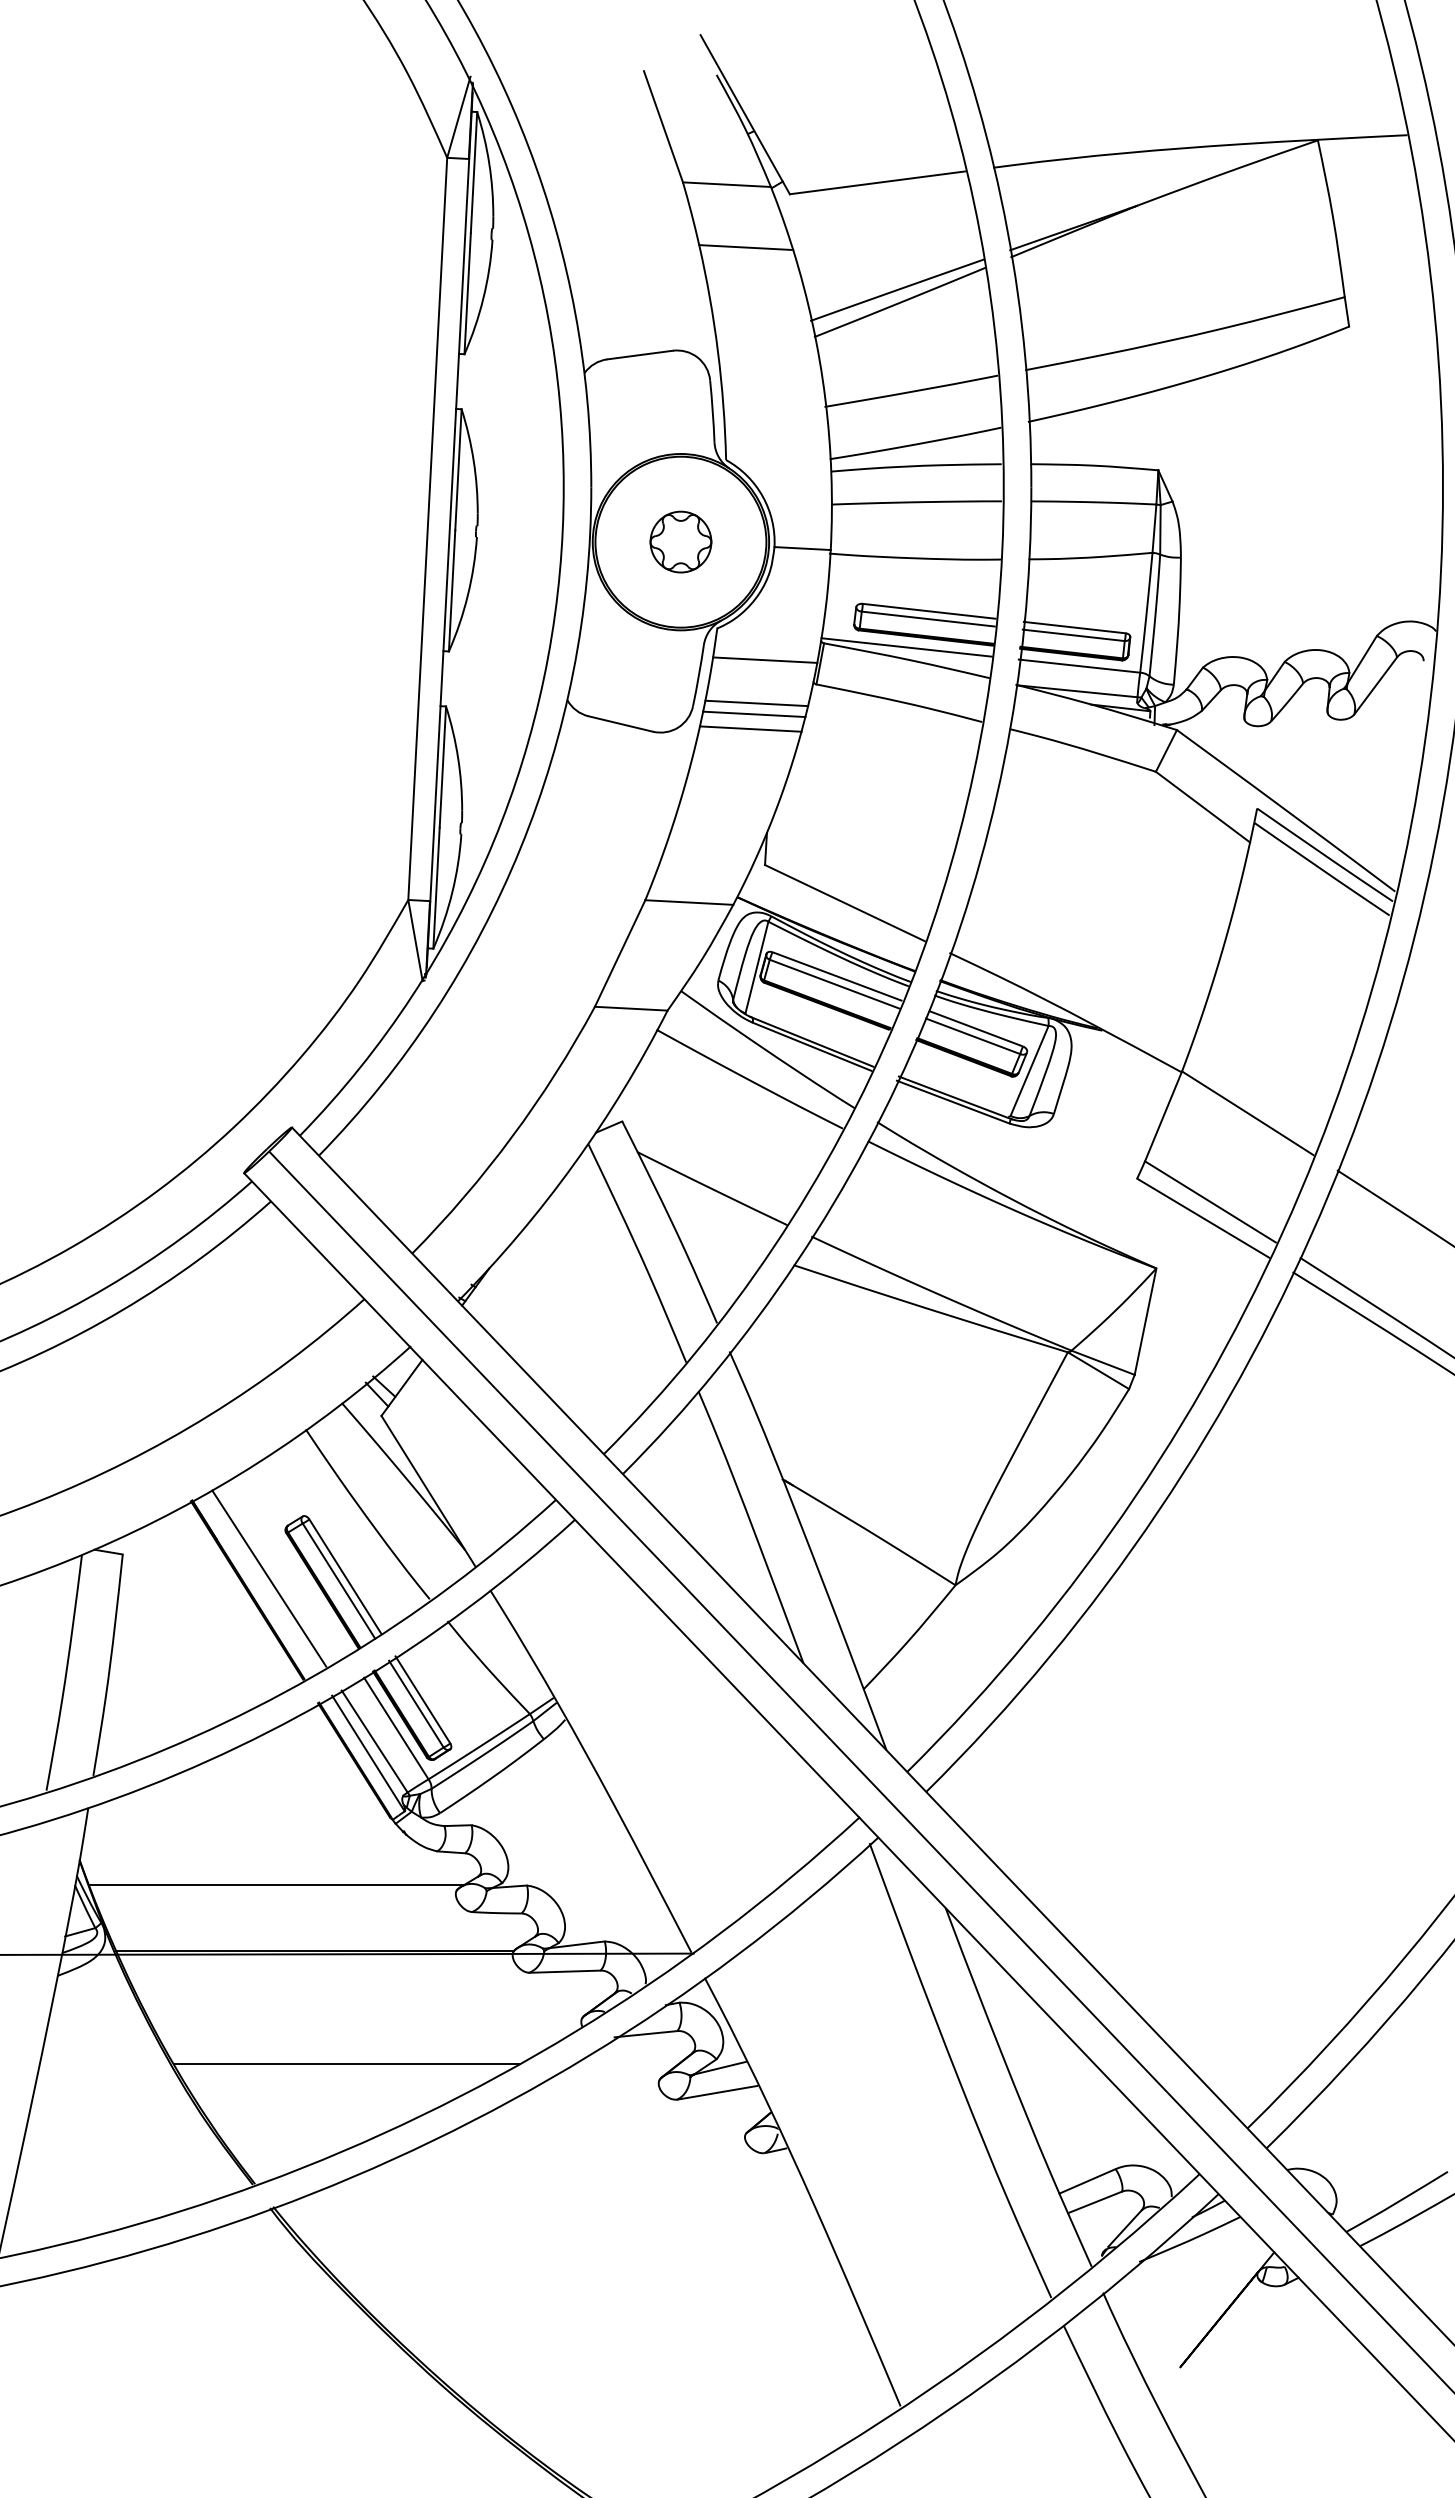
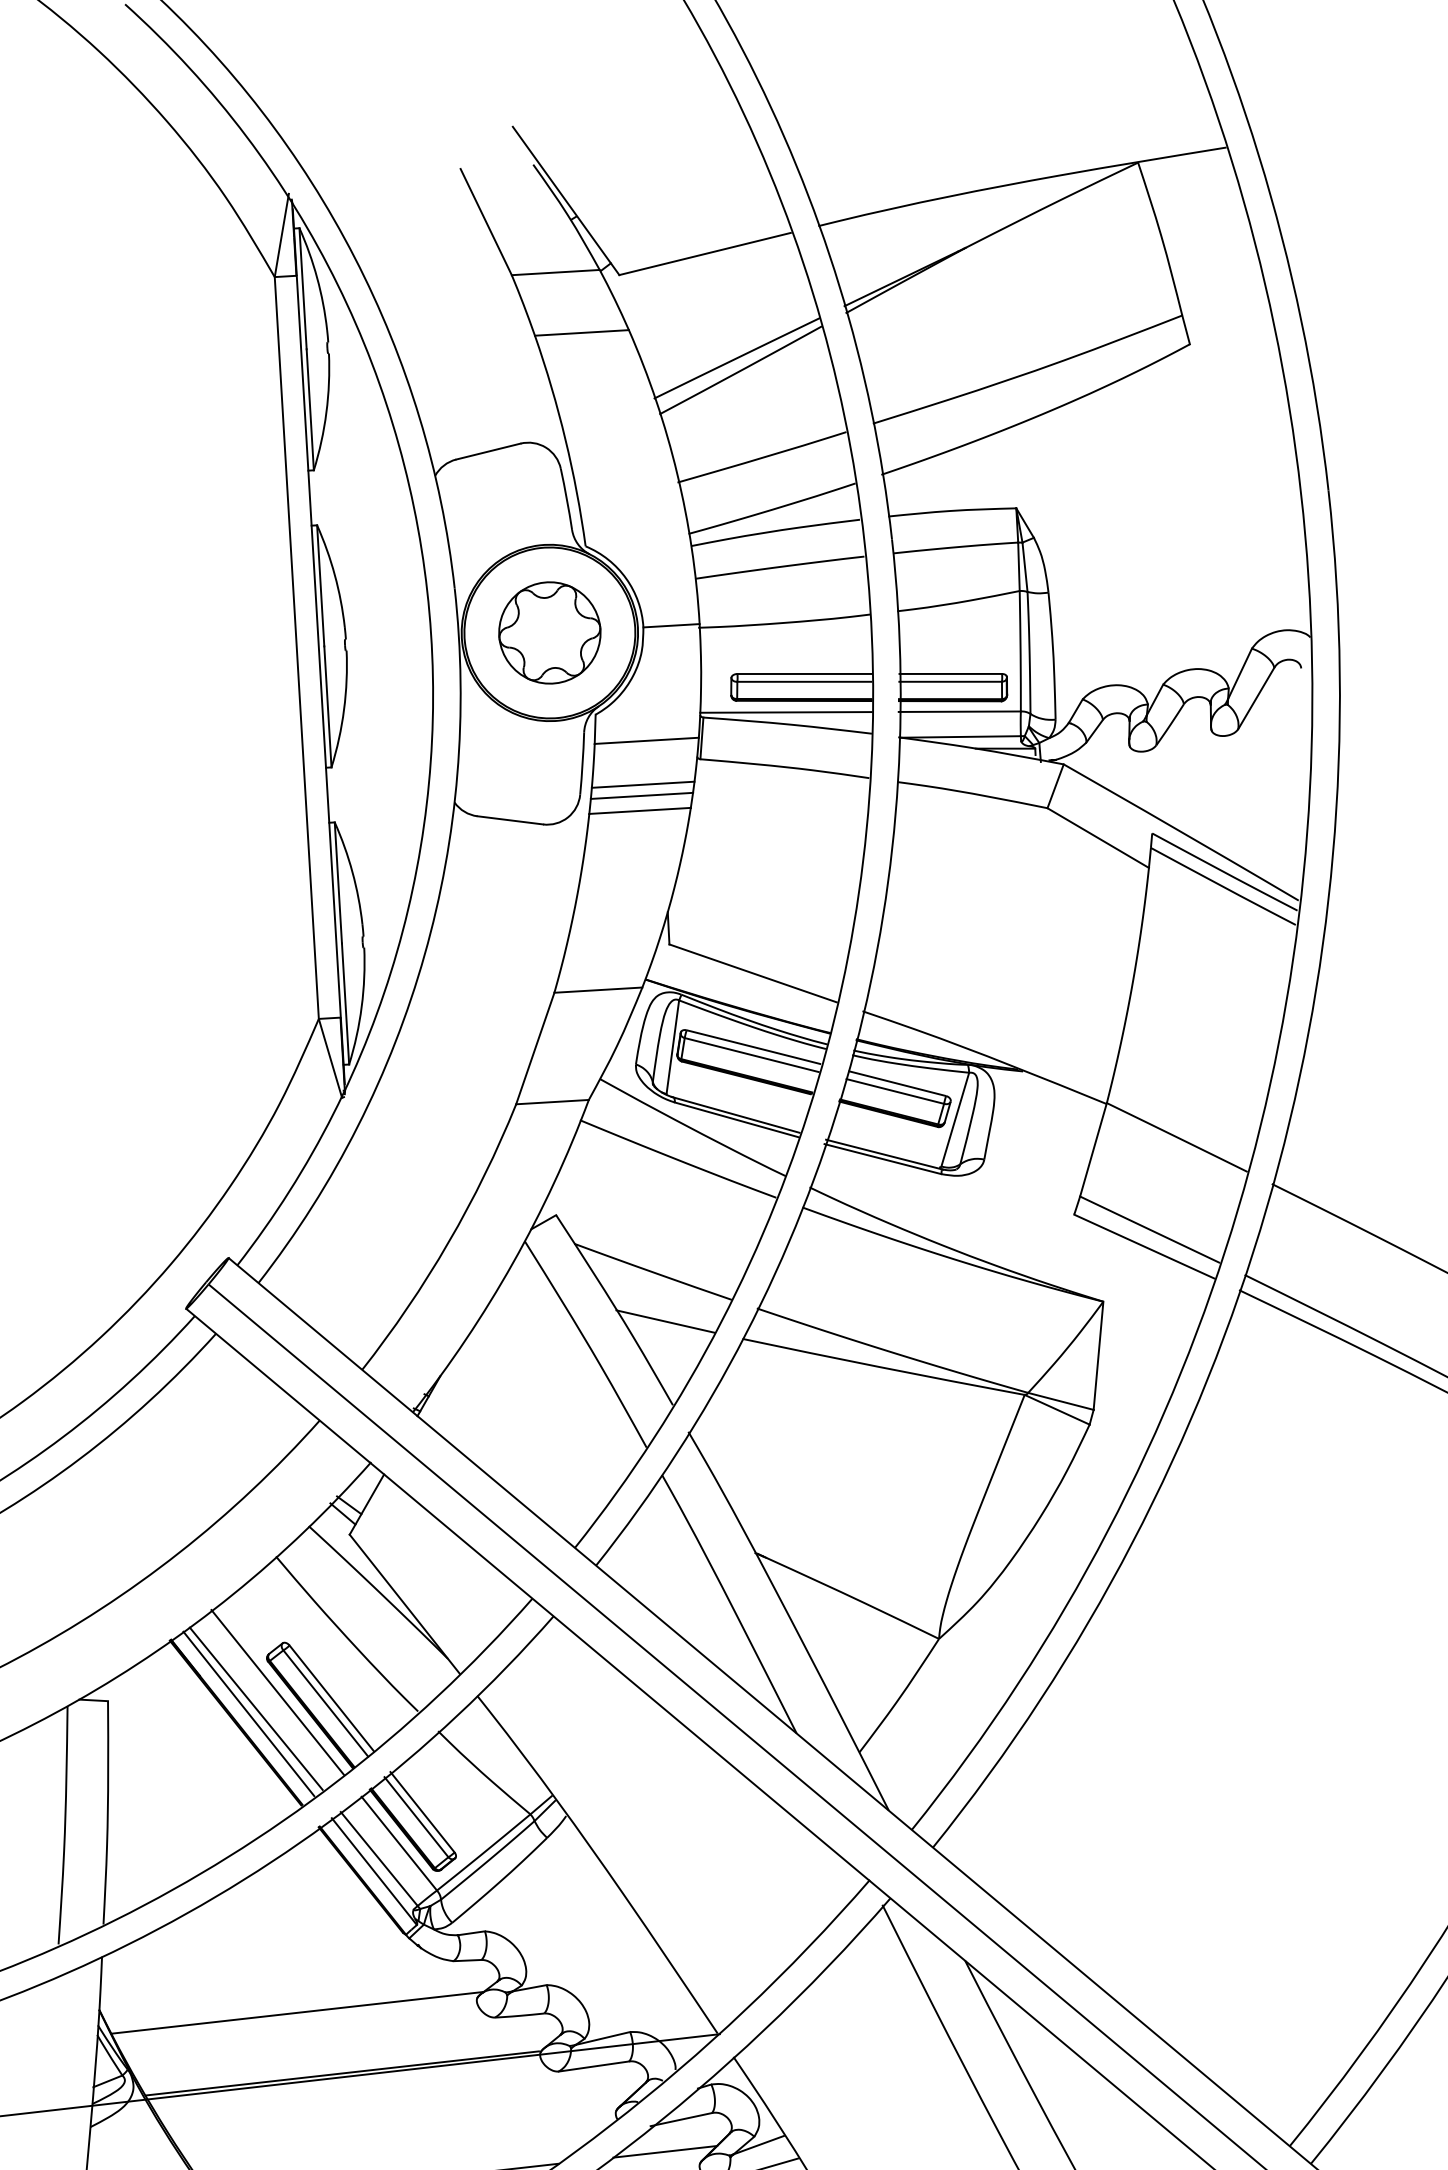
part: (680, 541) -> (549, 632), size x1.67
line: (718, 1238) -> (664, 1320), added
line: (291, 1564) -> (276, 1692), added
line: (261, 1582) -> (249, 1713), added
line: (626, 2064) -> (665, 2151), added

